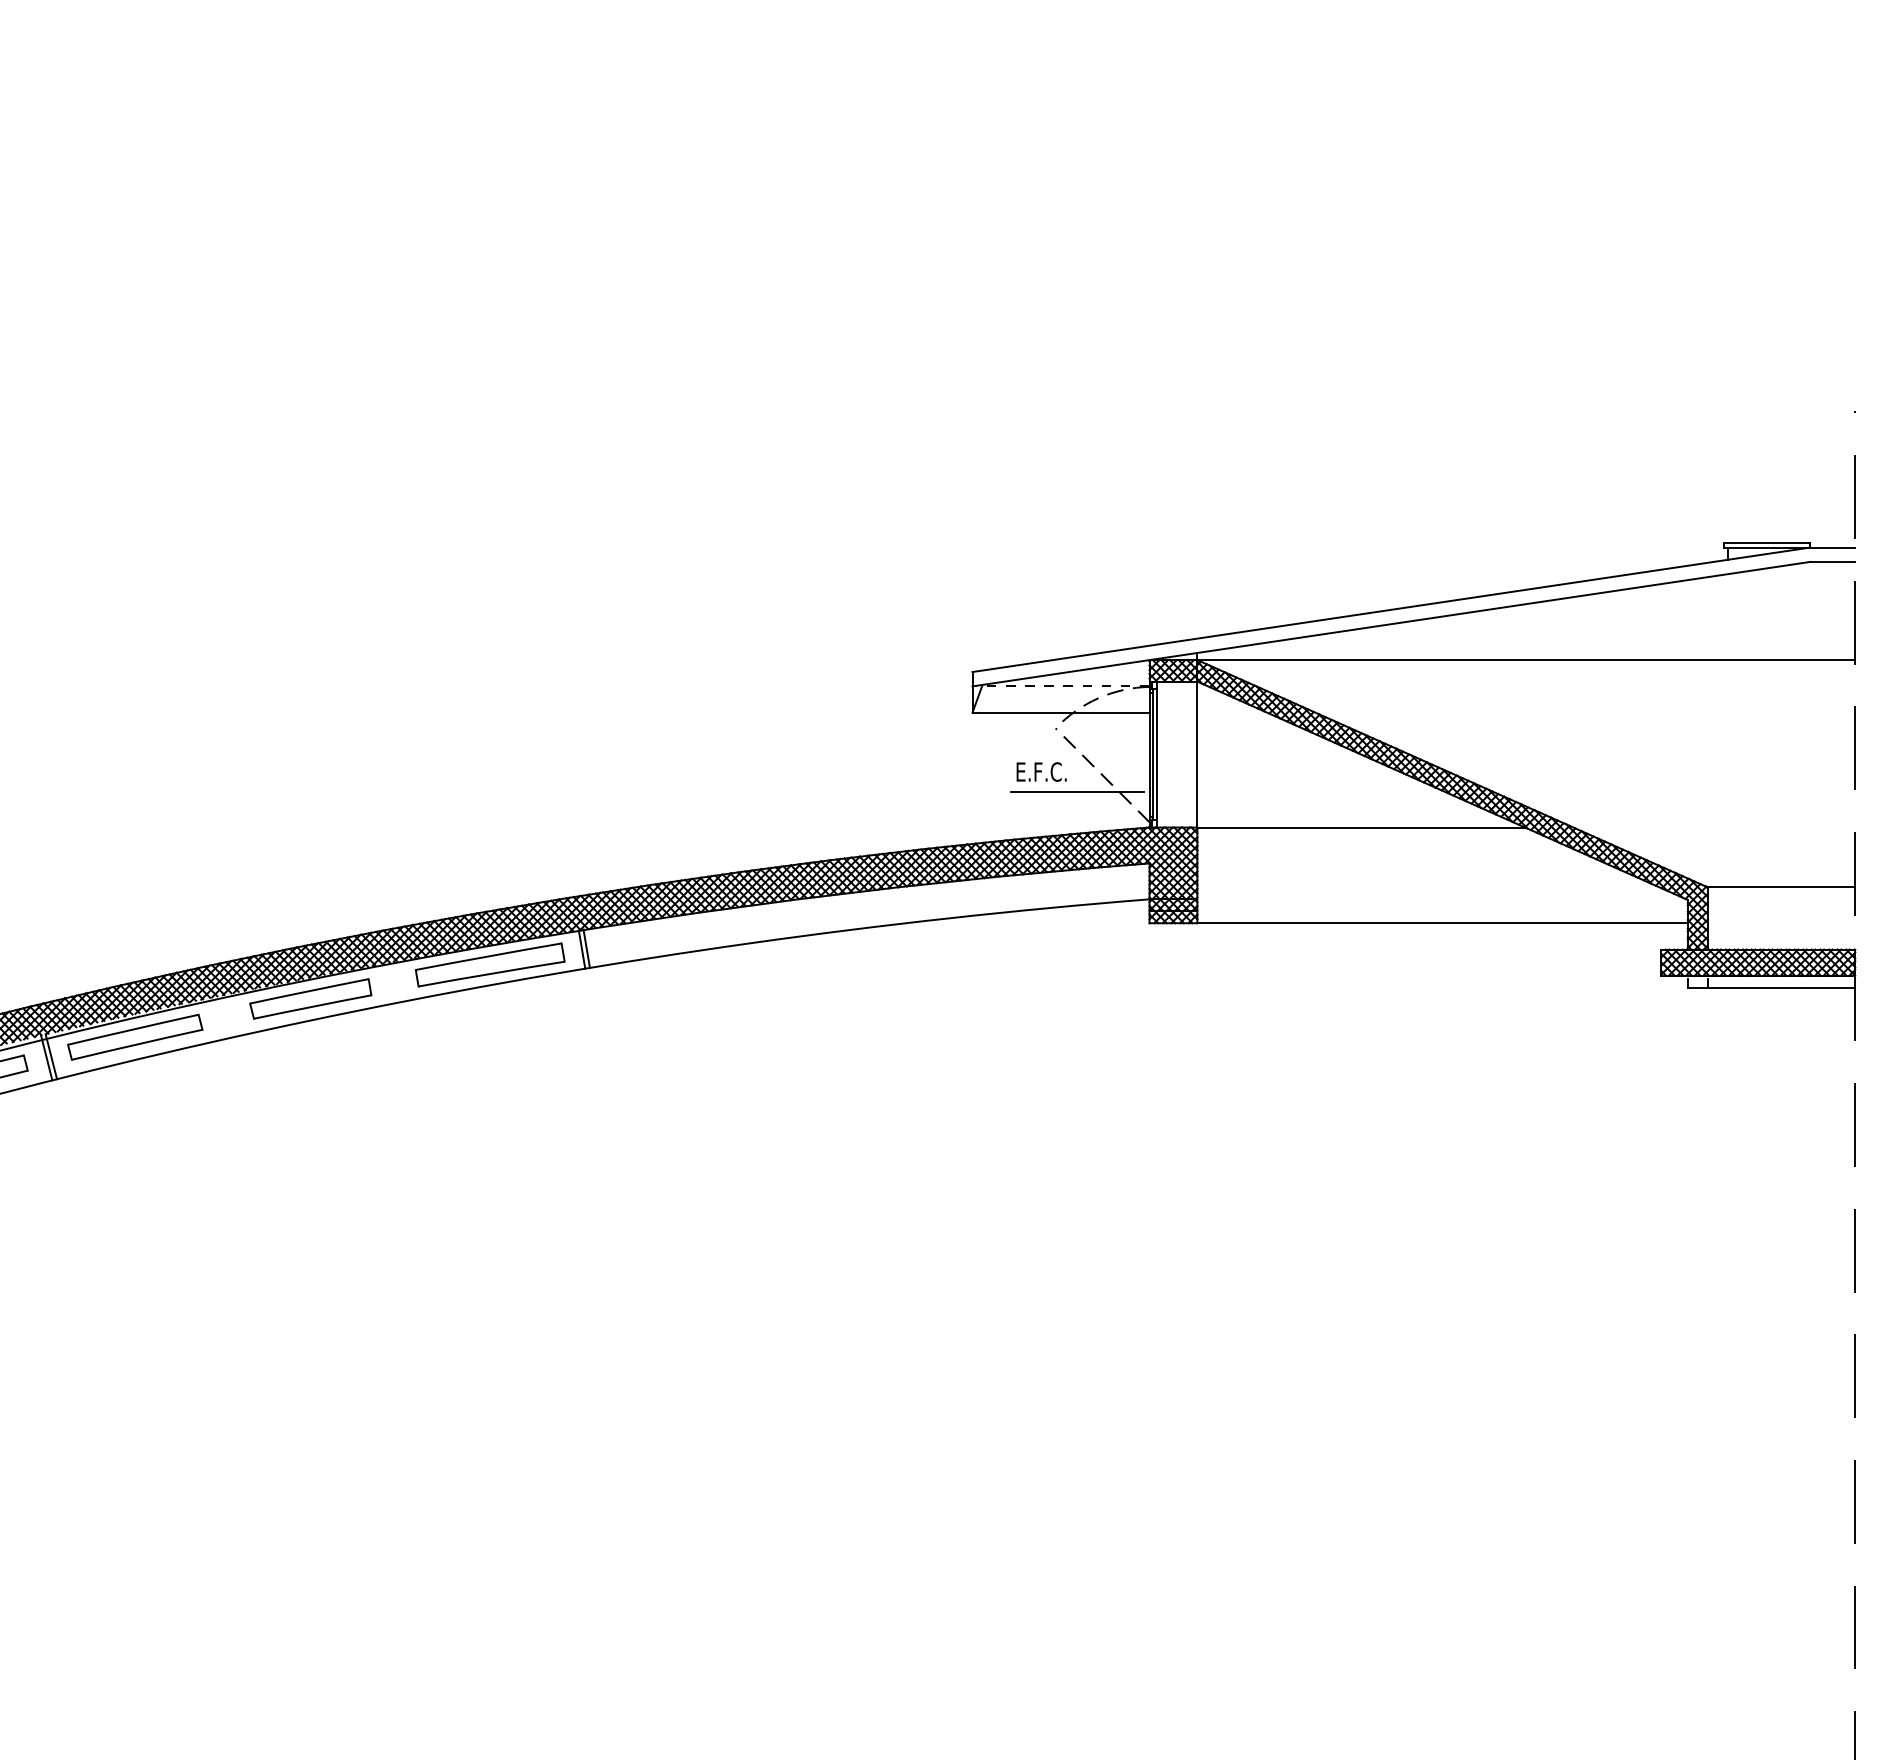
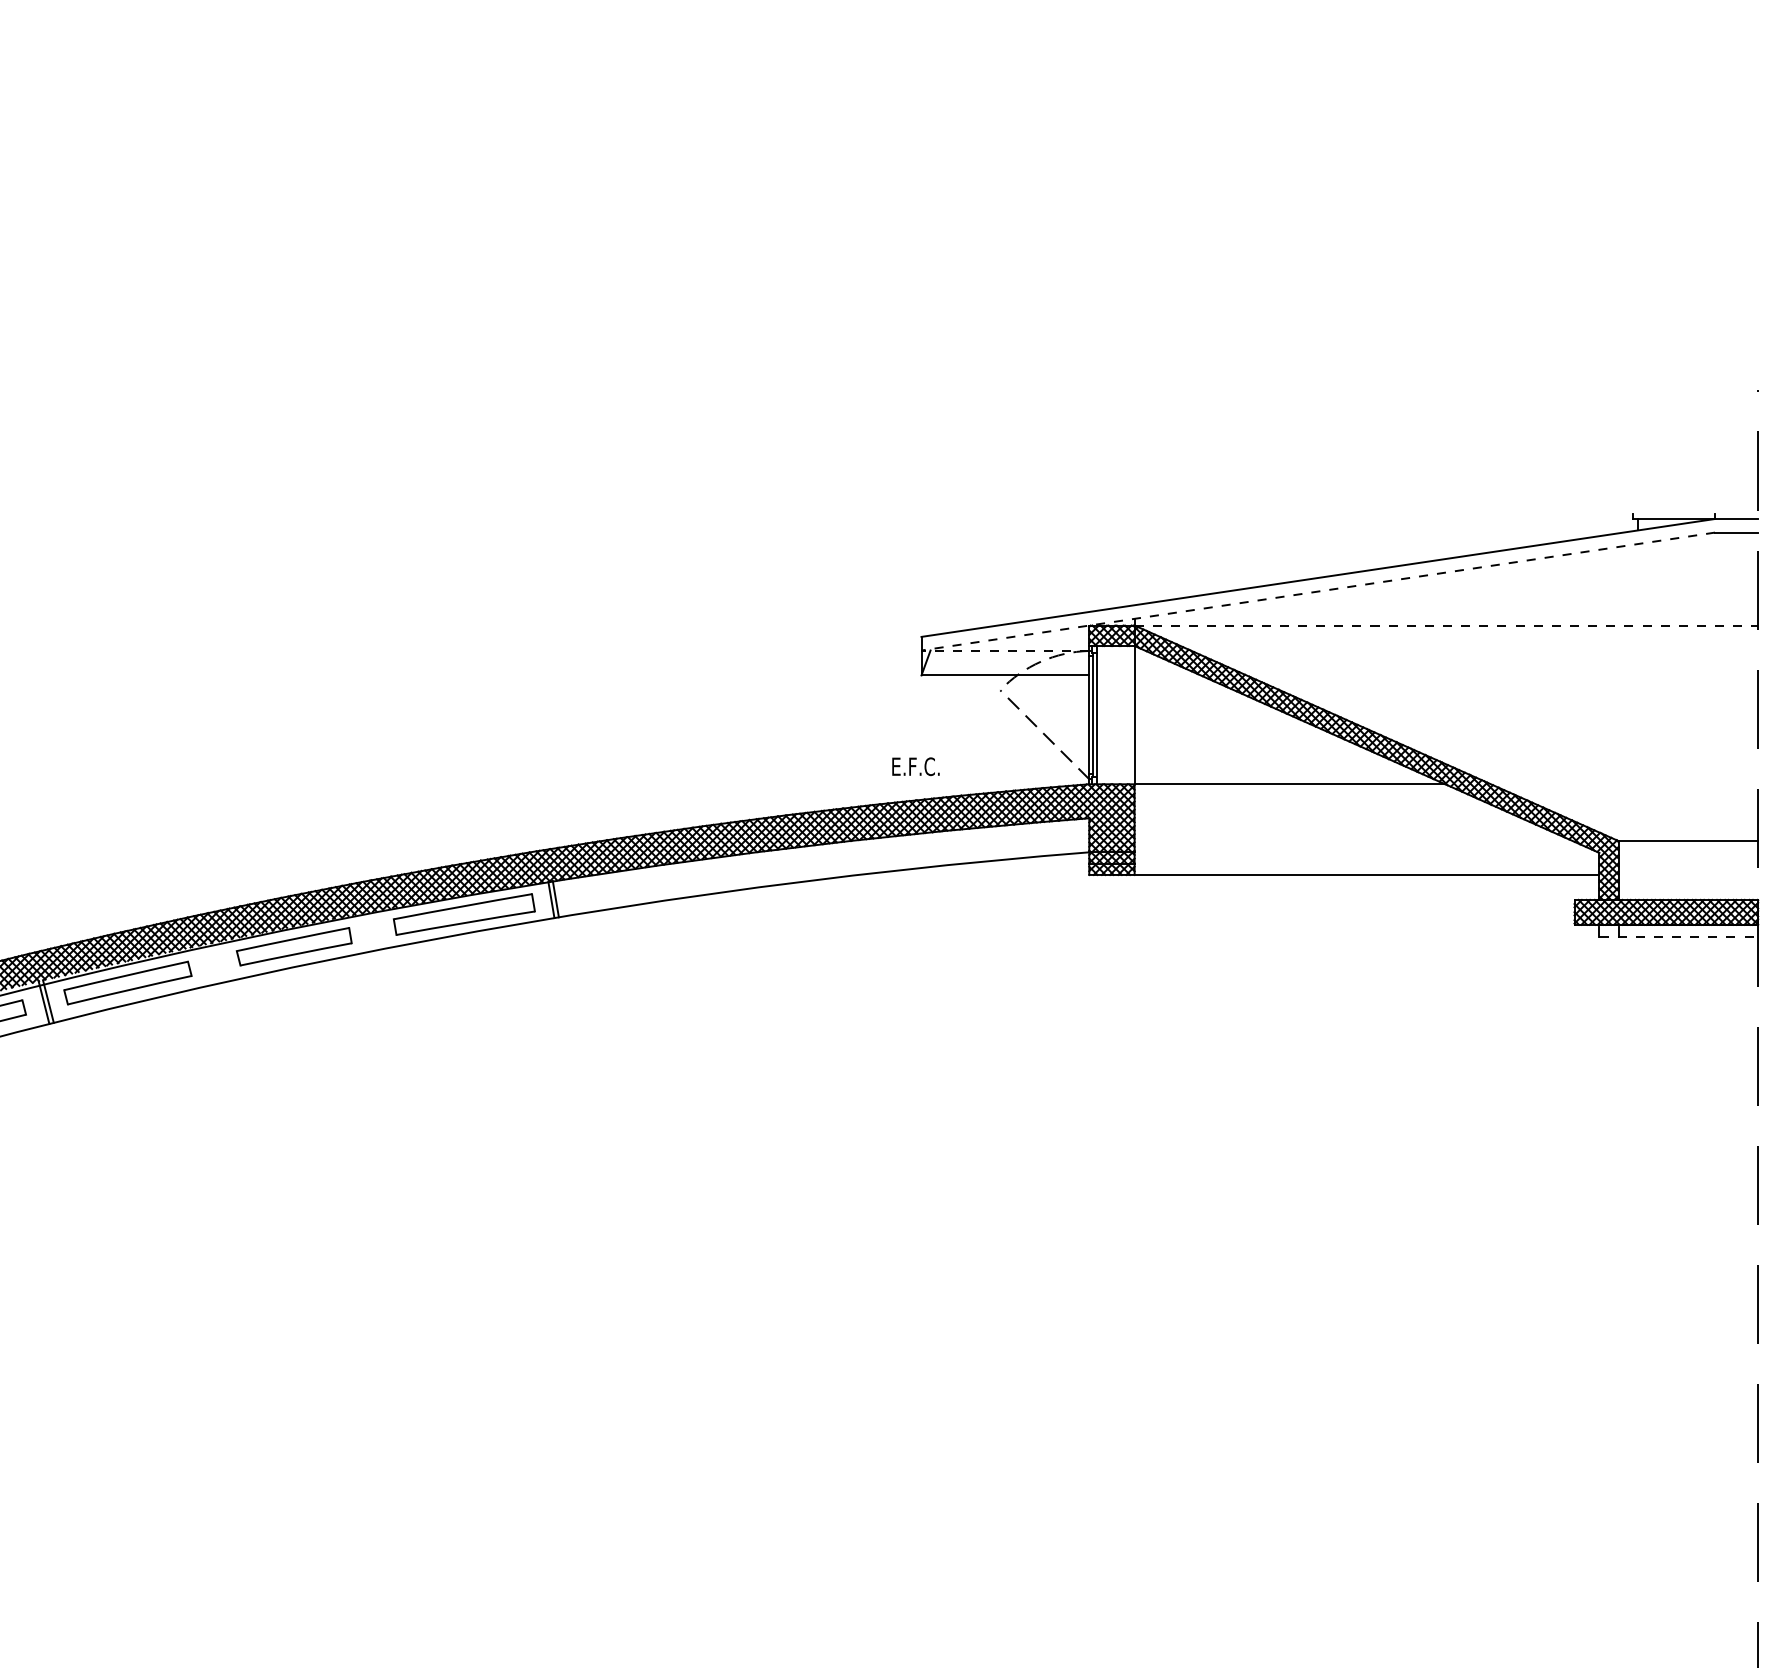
line: (1766, 542) -> (1674, 514), removed
line: (1390, 624) -> (1317, 591), solid -> dashed
line: (1526, 660) -> (1446, 625), solid -> dashed
text: (1041, 771) -> (915, 766), moved
line: (1077, 792) -> (1021, 751), removed
line: (1771, 988) -> (1678, 936), solid -> dashed

